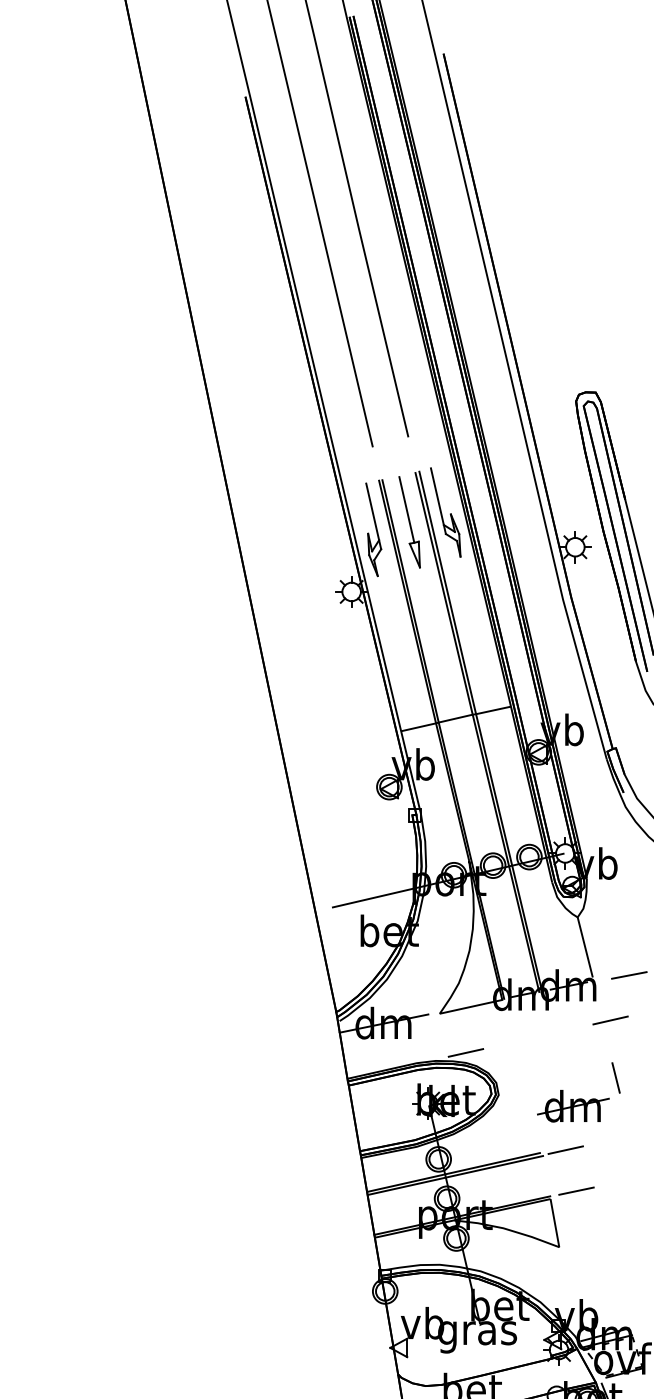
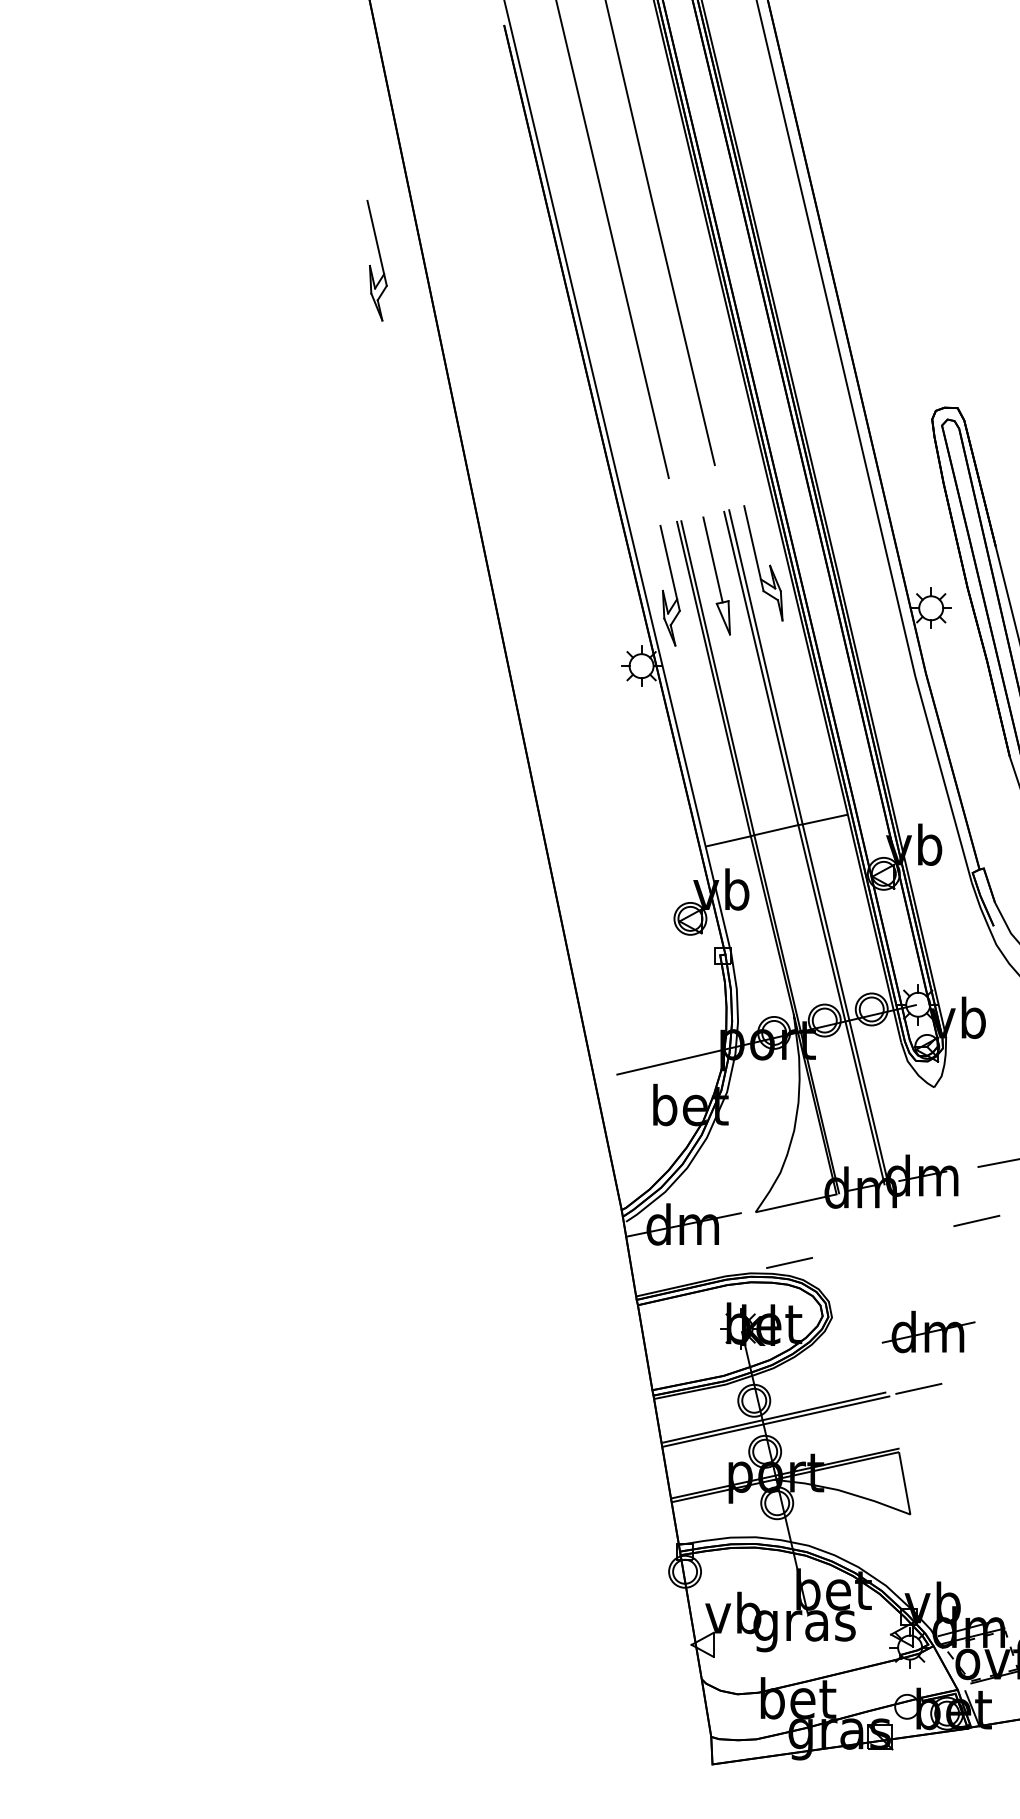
part: (146, 278) -> (376, 260), added
line: (584, 946) -> (943, 1125), removed
line: (615, 1078) -> (983, 1295), removed
line: (576, 1190) -> (932, 1441), removed

